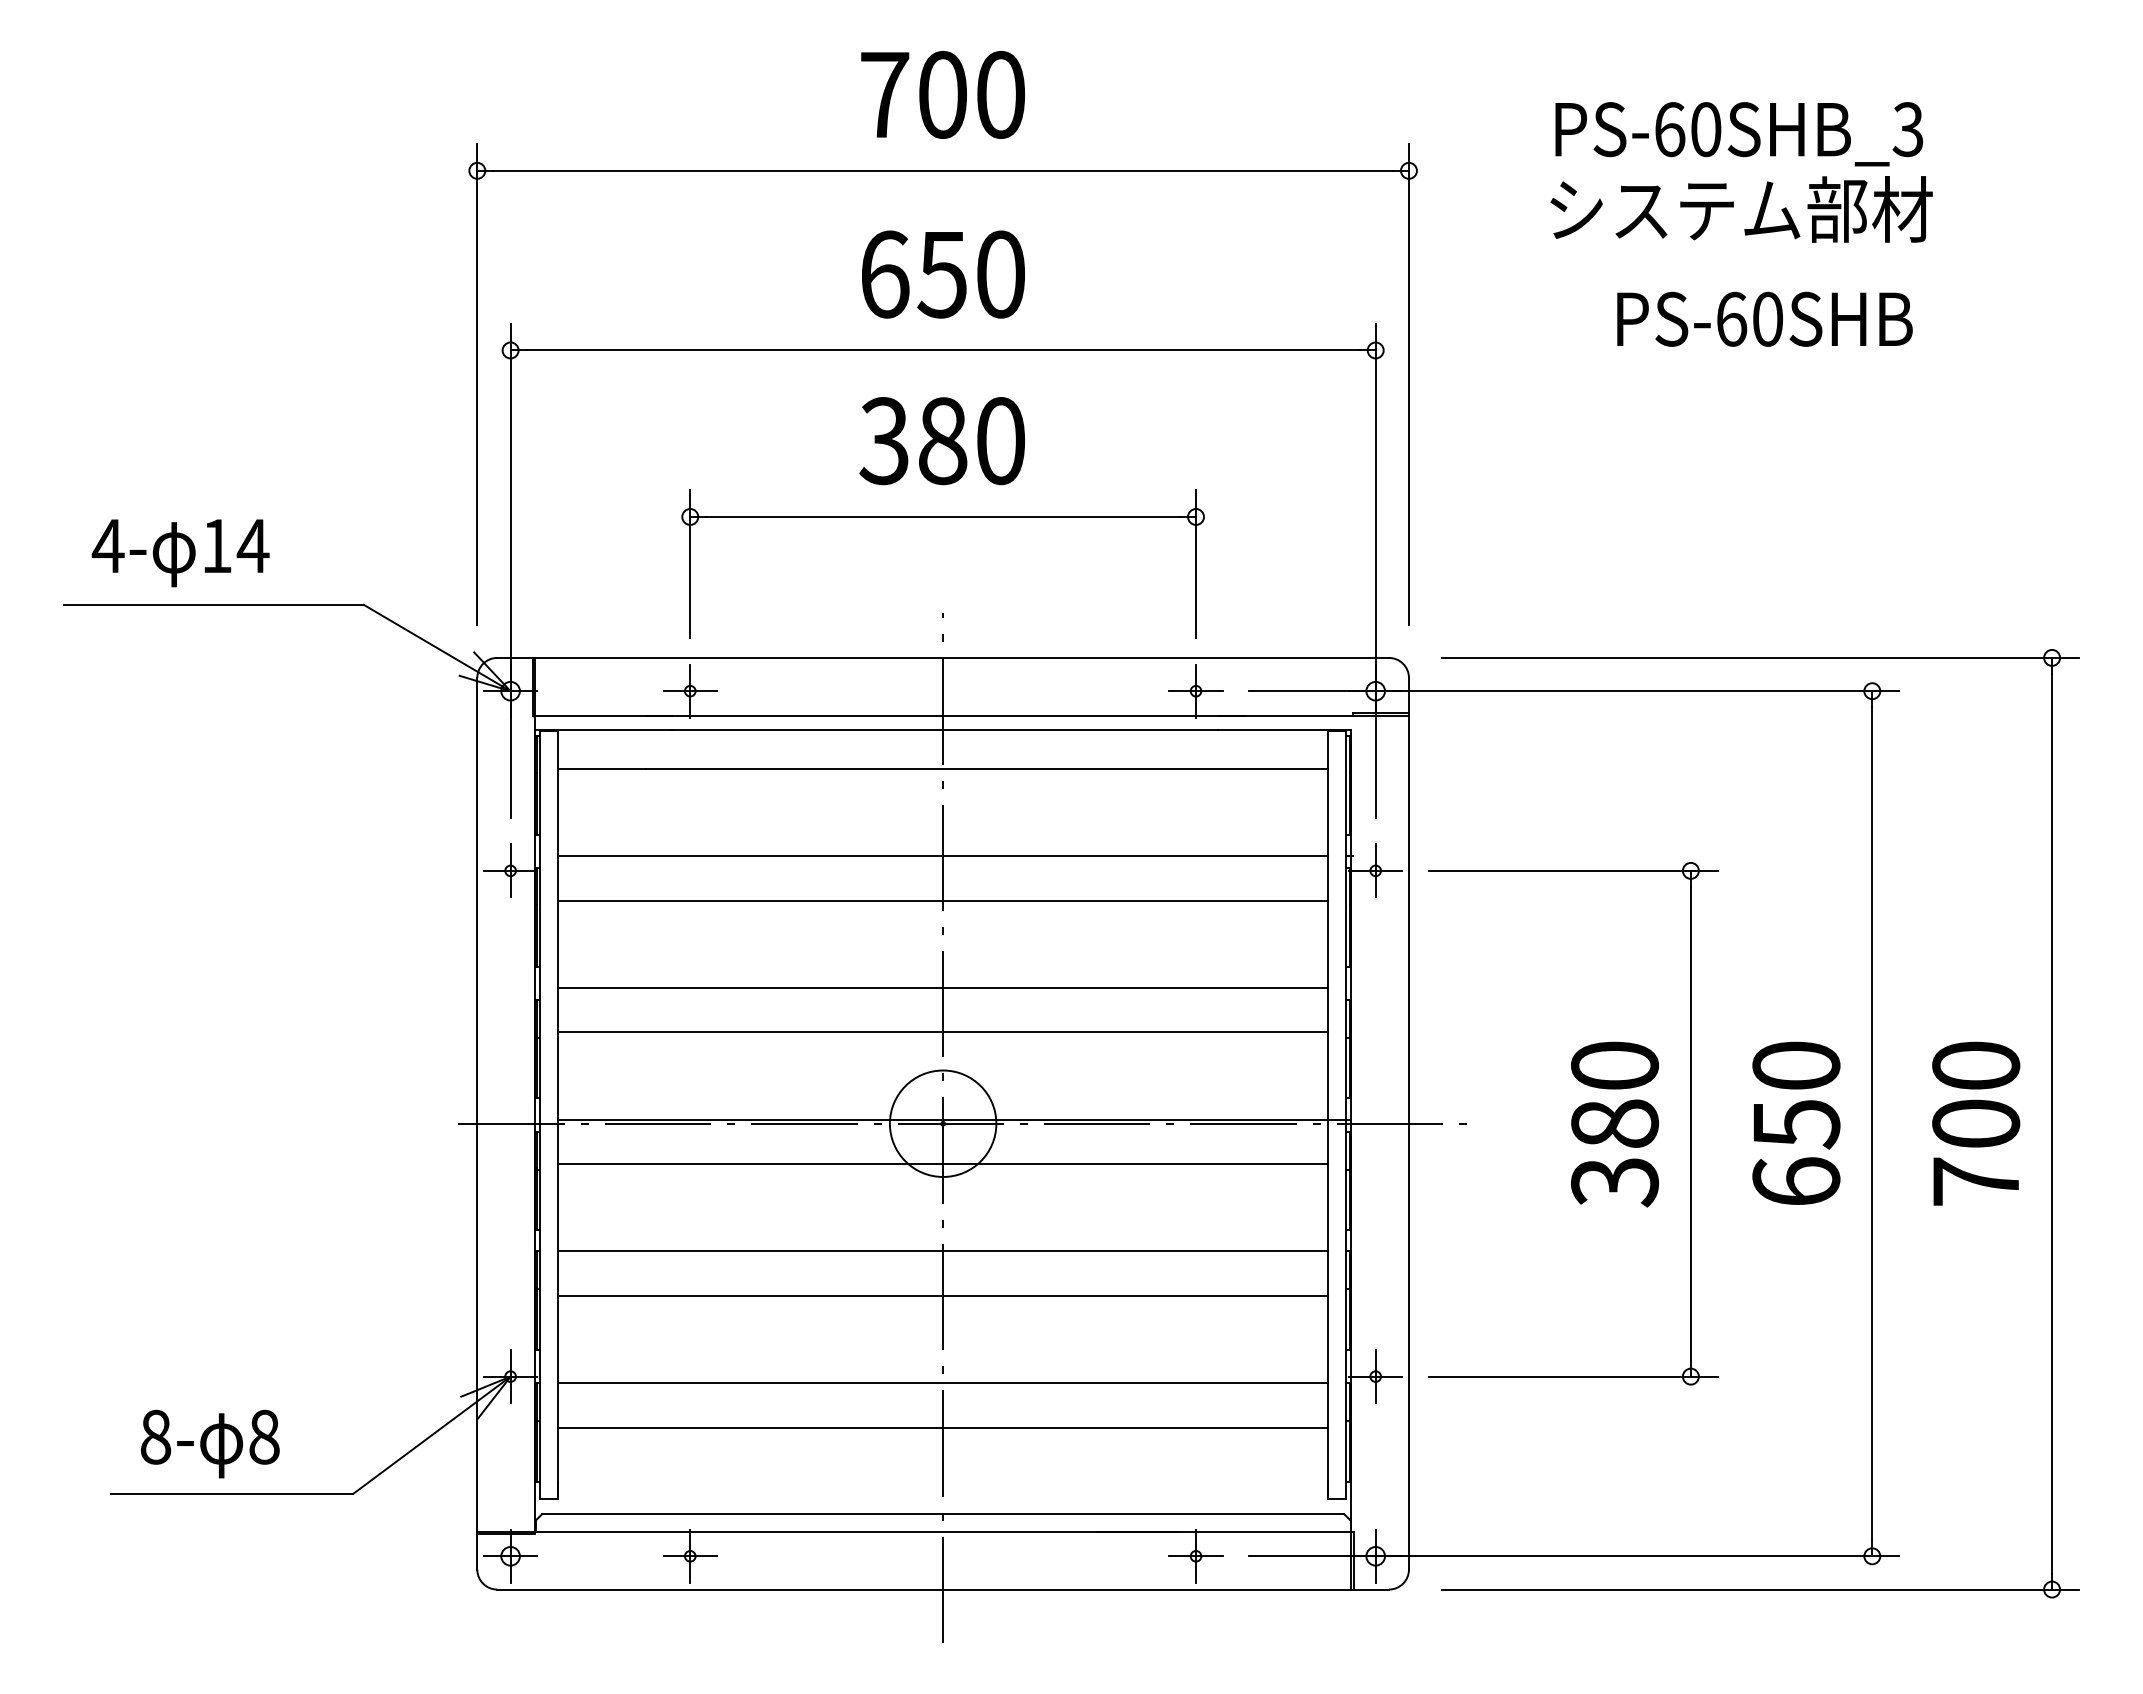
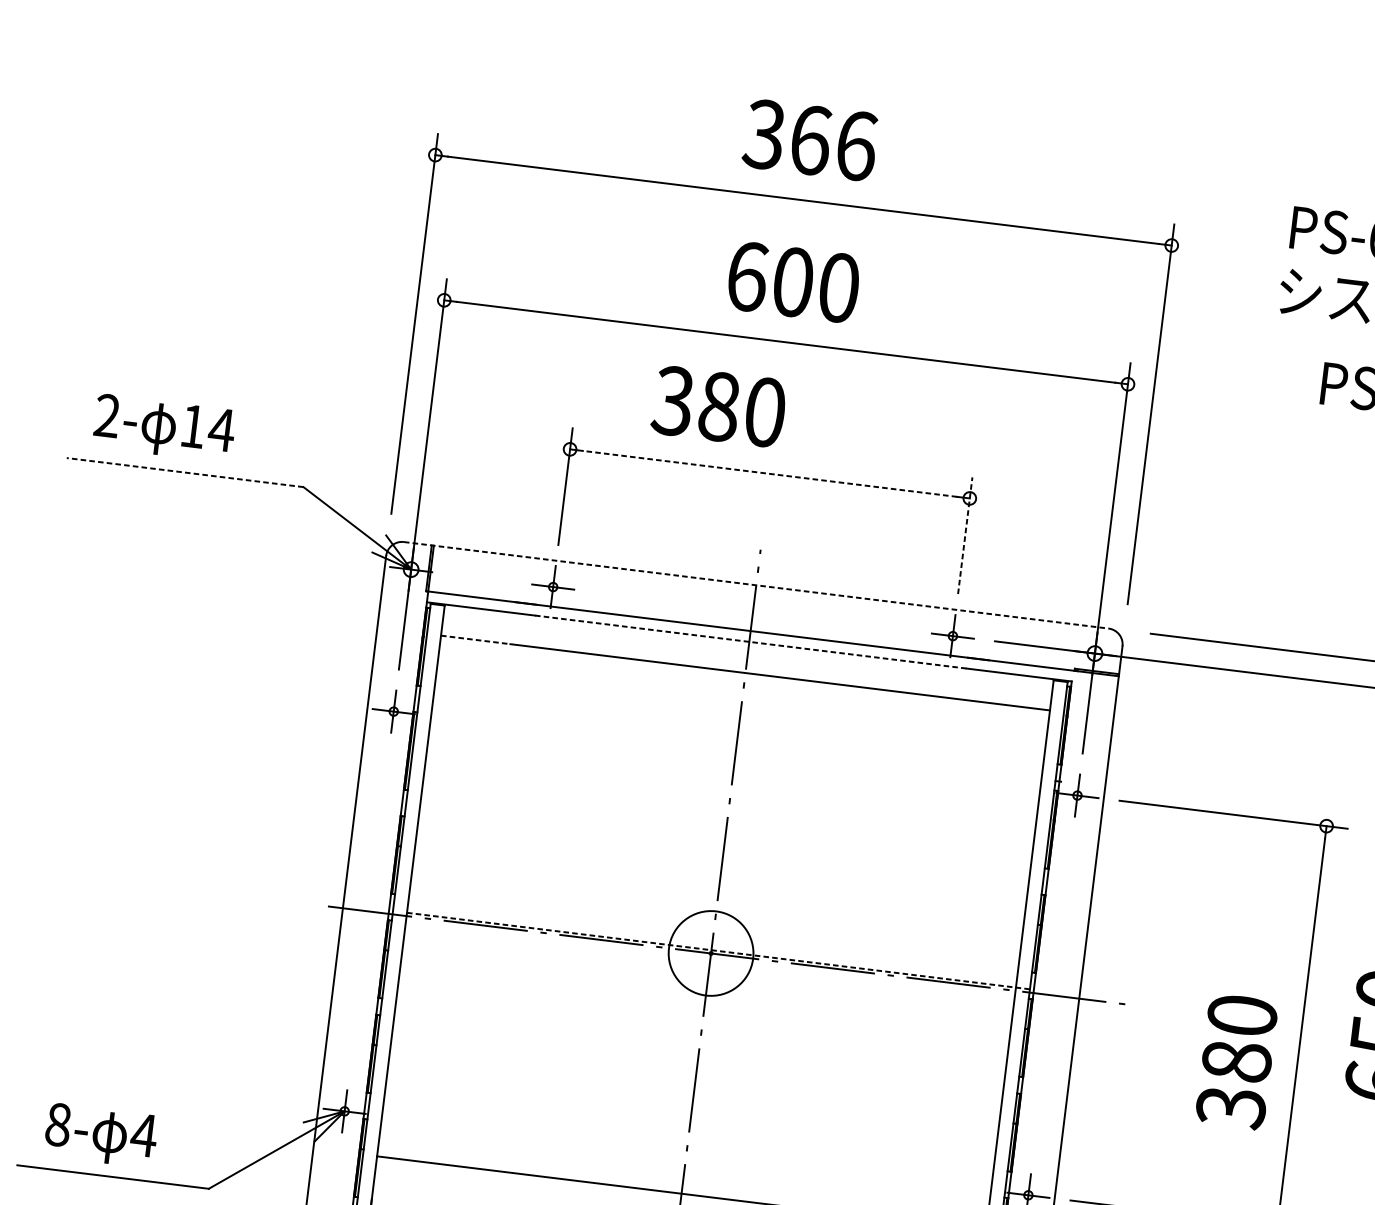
text: (942, 94) -> (810, 139), 700 -> 366
text: (941, 274) -> (792, 282), 650 -> 600
text: (941, 441) -> (718, 407), moved
line: (943, 516) -> (770, 473), solid -> dashed
text: (107, 545) -> (106, 415), 4- -> 2-
line: (1196, 564) -> (965, 536), solid -> dashed
line: (214, 604) -> (185, 472), solid -> dashed
line: (943, 657) -> (756, 584), solid -> dashed
line: (945, 729) -> (751, 642), solid -> dashed
line: (601, 768) -> (475, 639), solid -> dashed
line: (942, 856) -> (736, 742), removed
line: (942, 900) -> (732, 776), removed
line: (942, 987) -> (723, 845), removed
line: (942, 1032) -> (719, 881), removed
line: (954, 1119) -> (720, 951), solid -> dashed
text: (1615, 1124) -> (1237, 1061), moved
line: (942, 1164) -> (706, 985), removed
line: (942, 1251) -> (698, 1054), removed
line: (942, 1295) -> (693, 1089), removed
line: (942, 1383) -> (685, 1158), removed
text: (263, 1436) -> (143, 1134), 8 -> 4

